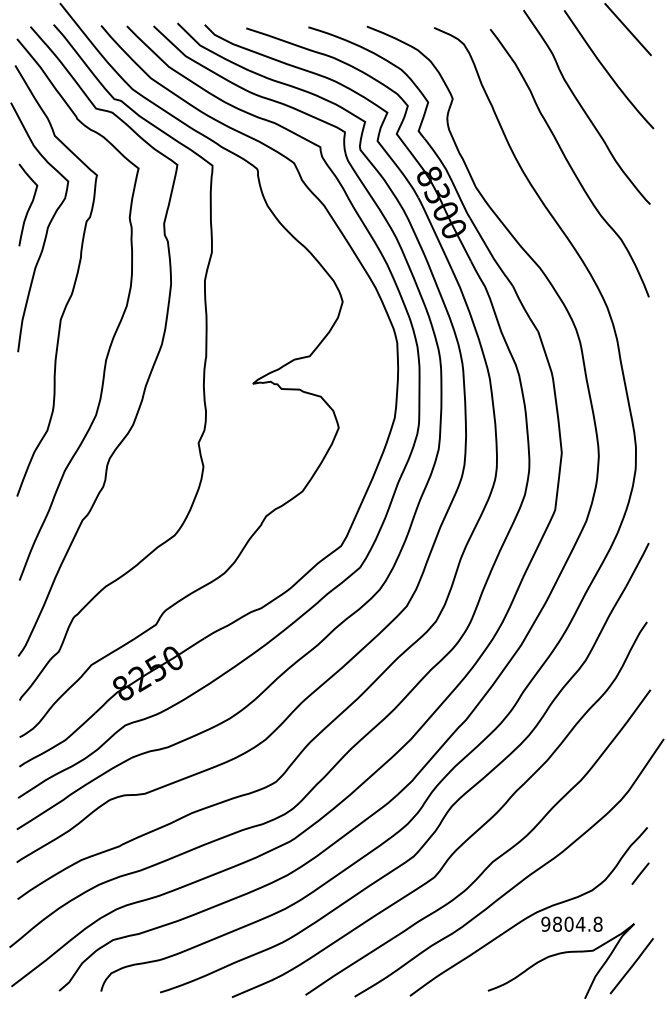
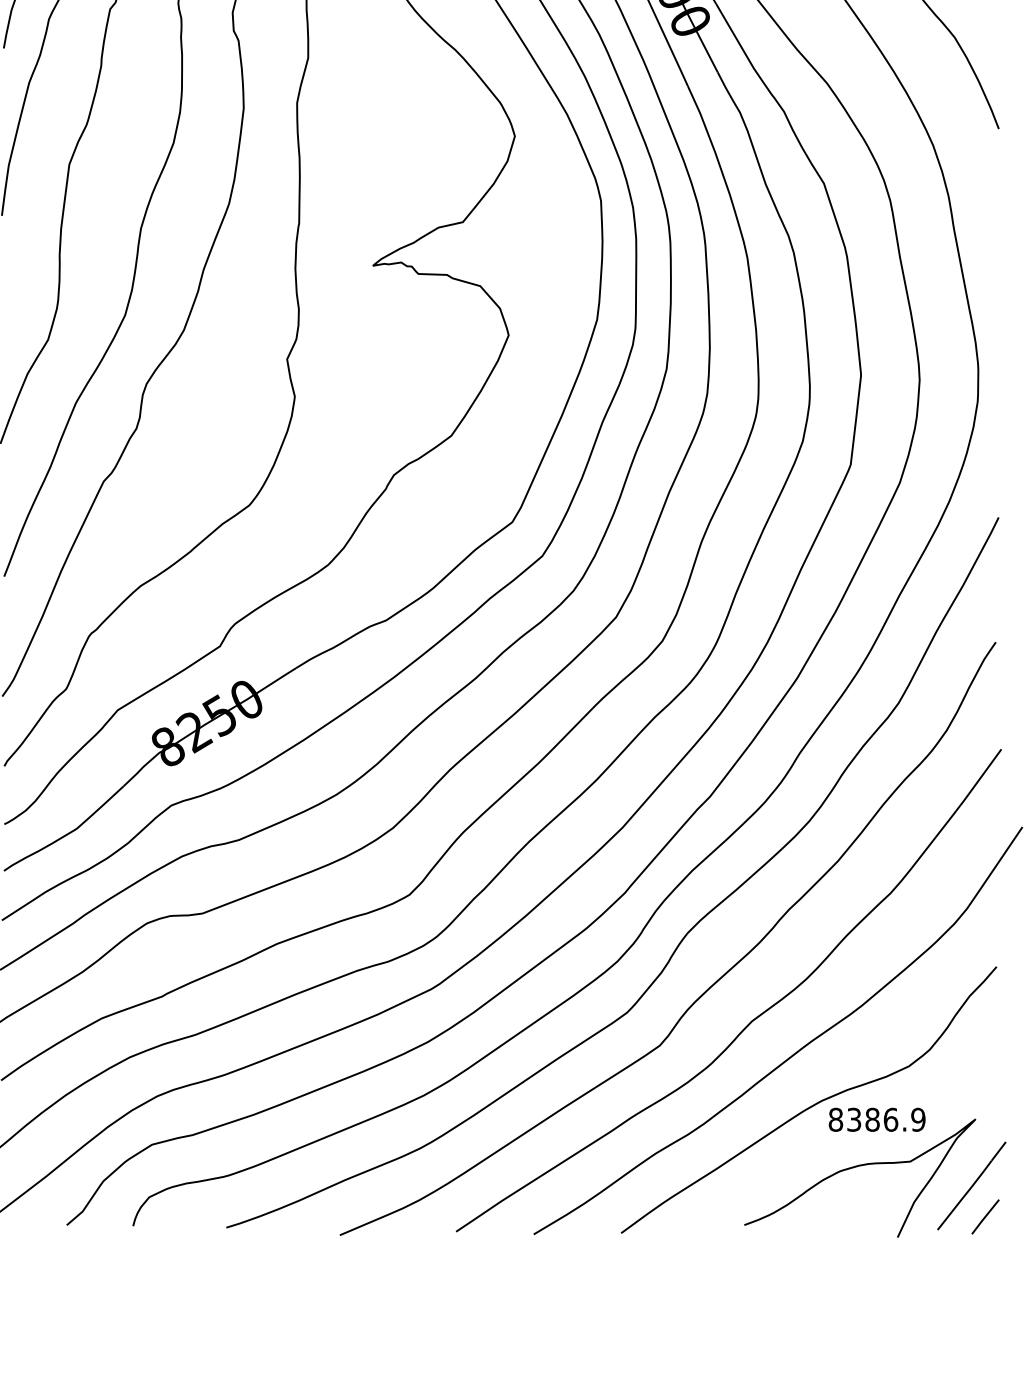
line: (640, 873) -> (985, 1216), moved
text: (571, 923) -> (876, 1118), 9804.8 -> 8386.9

